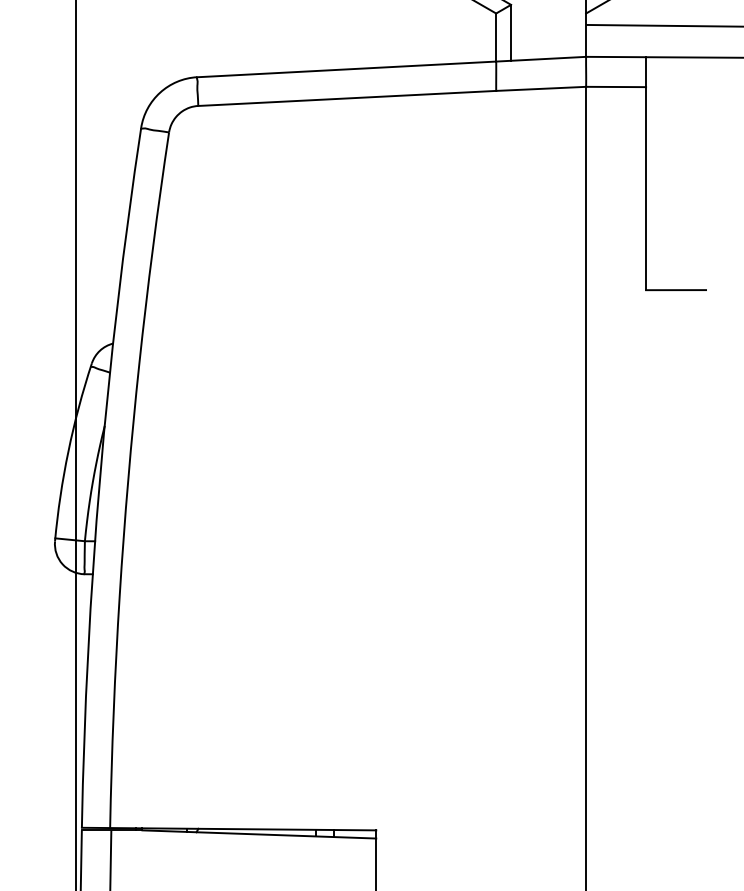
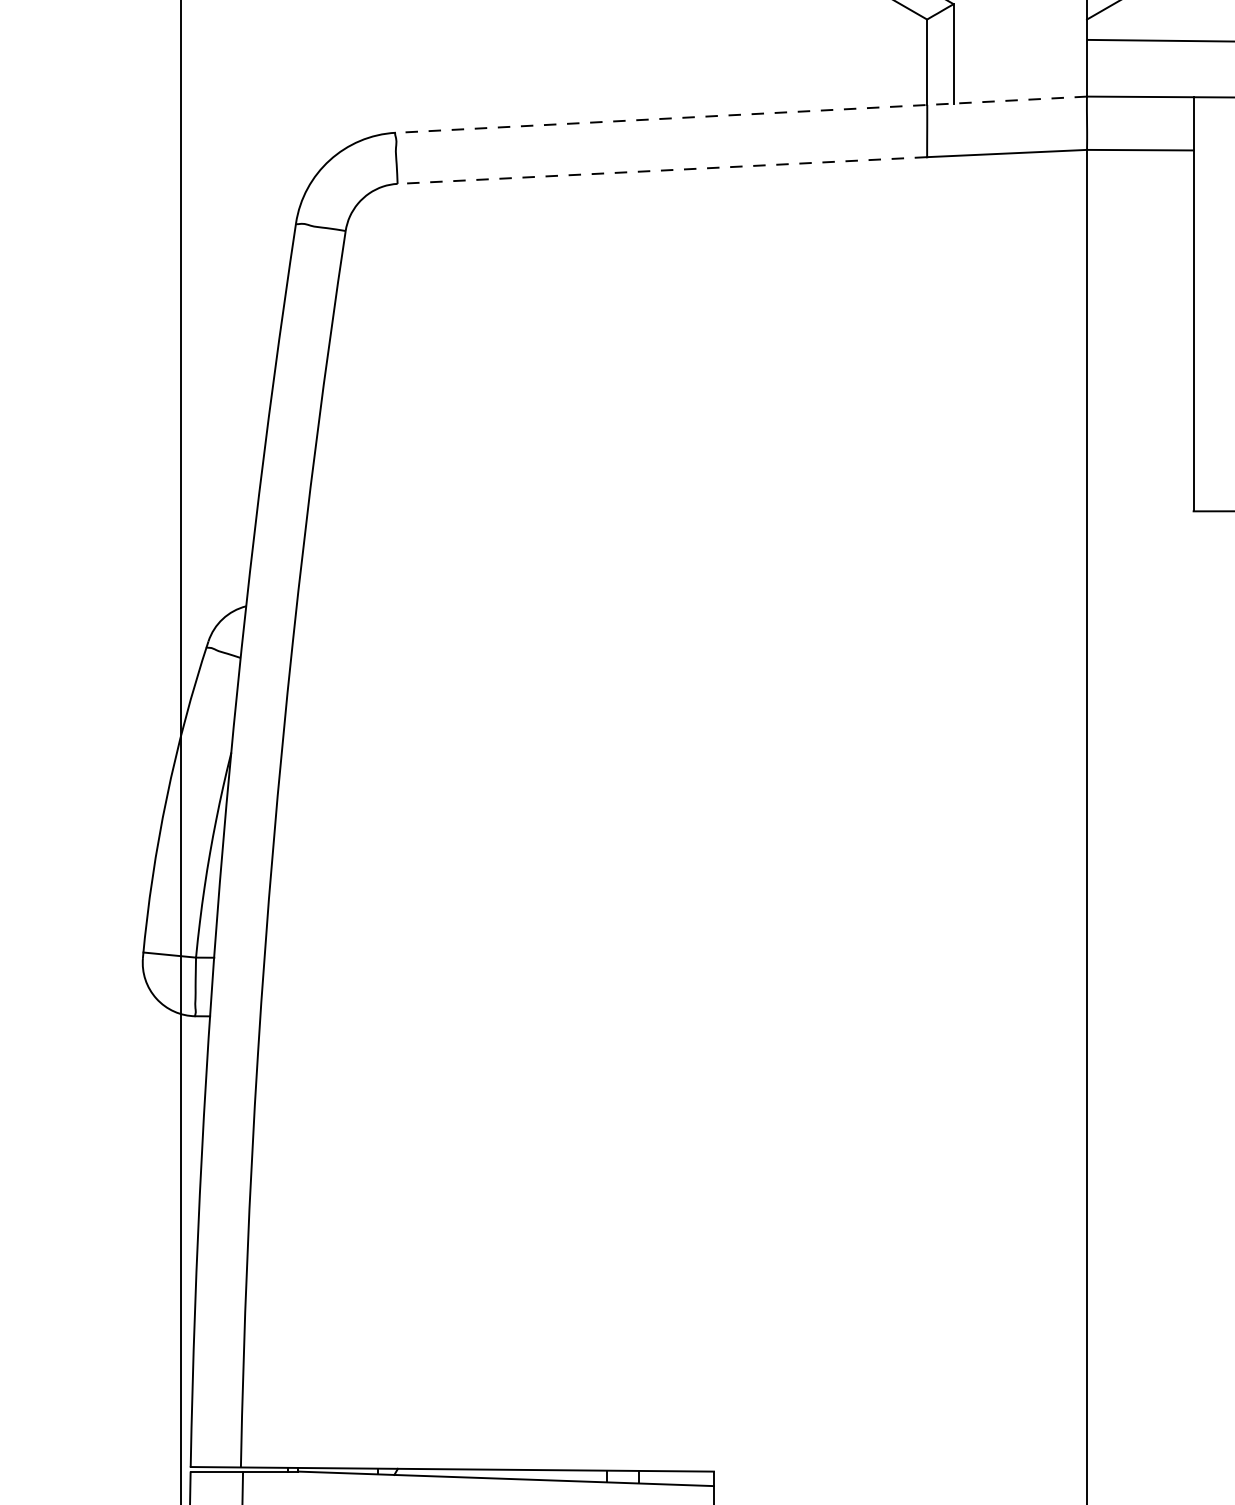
line: (391, 67) -> (741, 115), solid -> dashed
line: (346, 98) -> (661, 170), solid -> dashed

